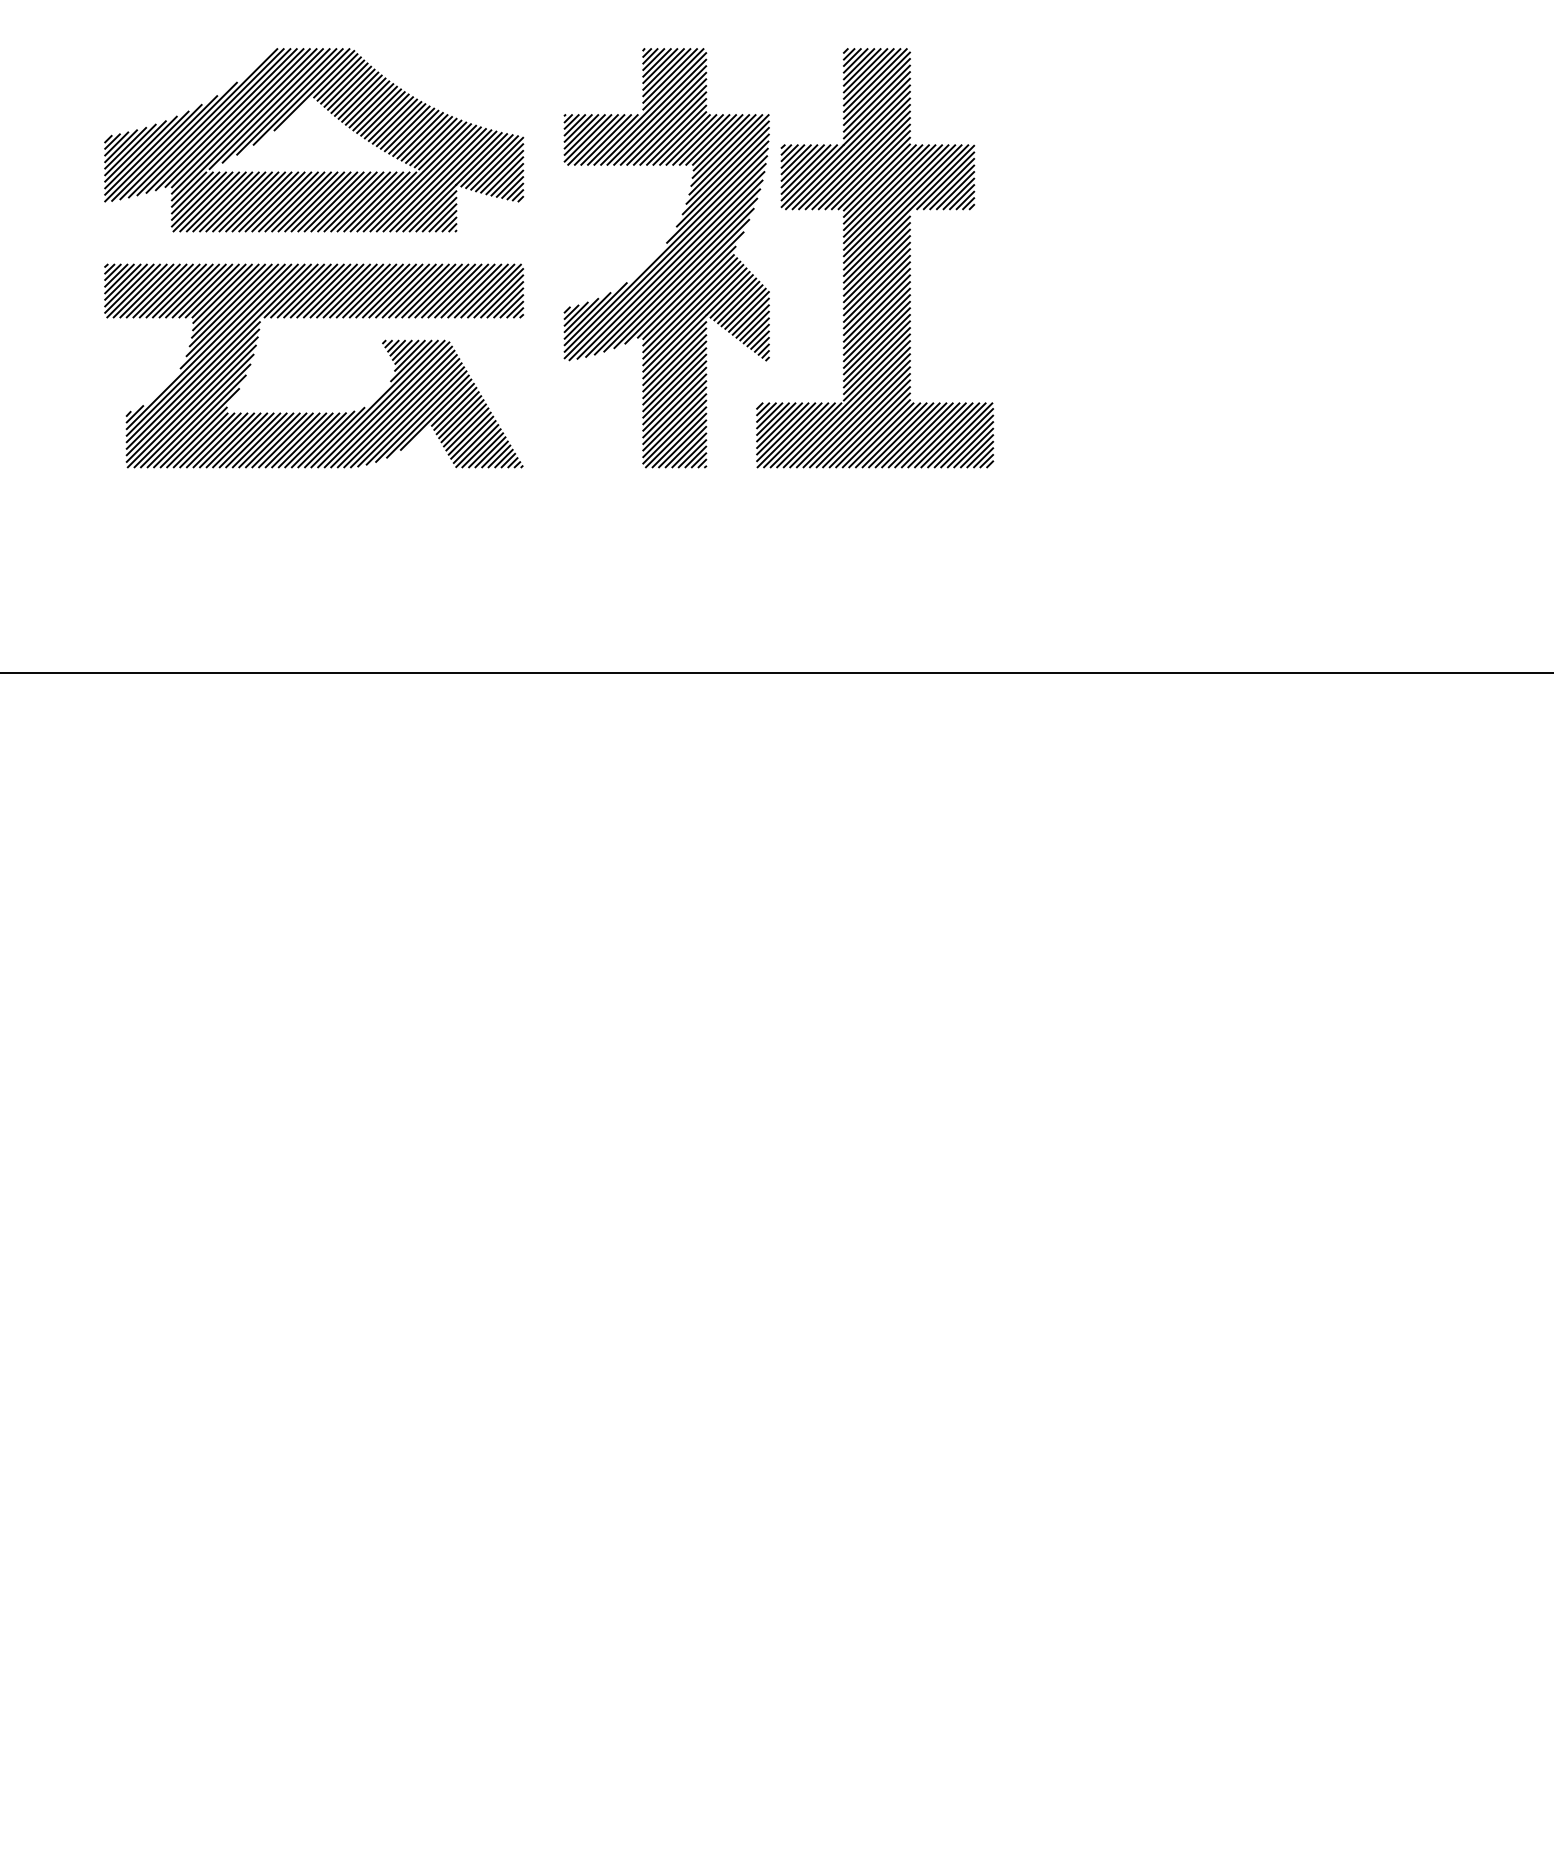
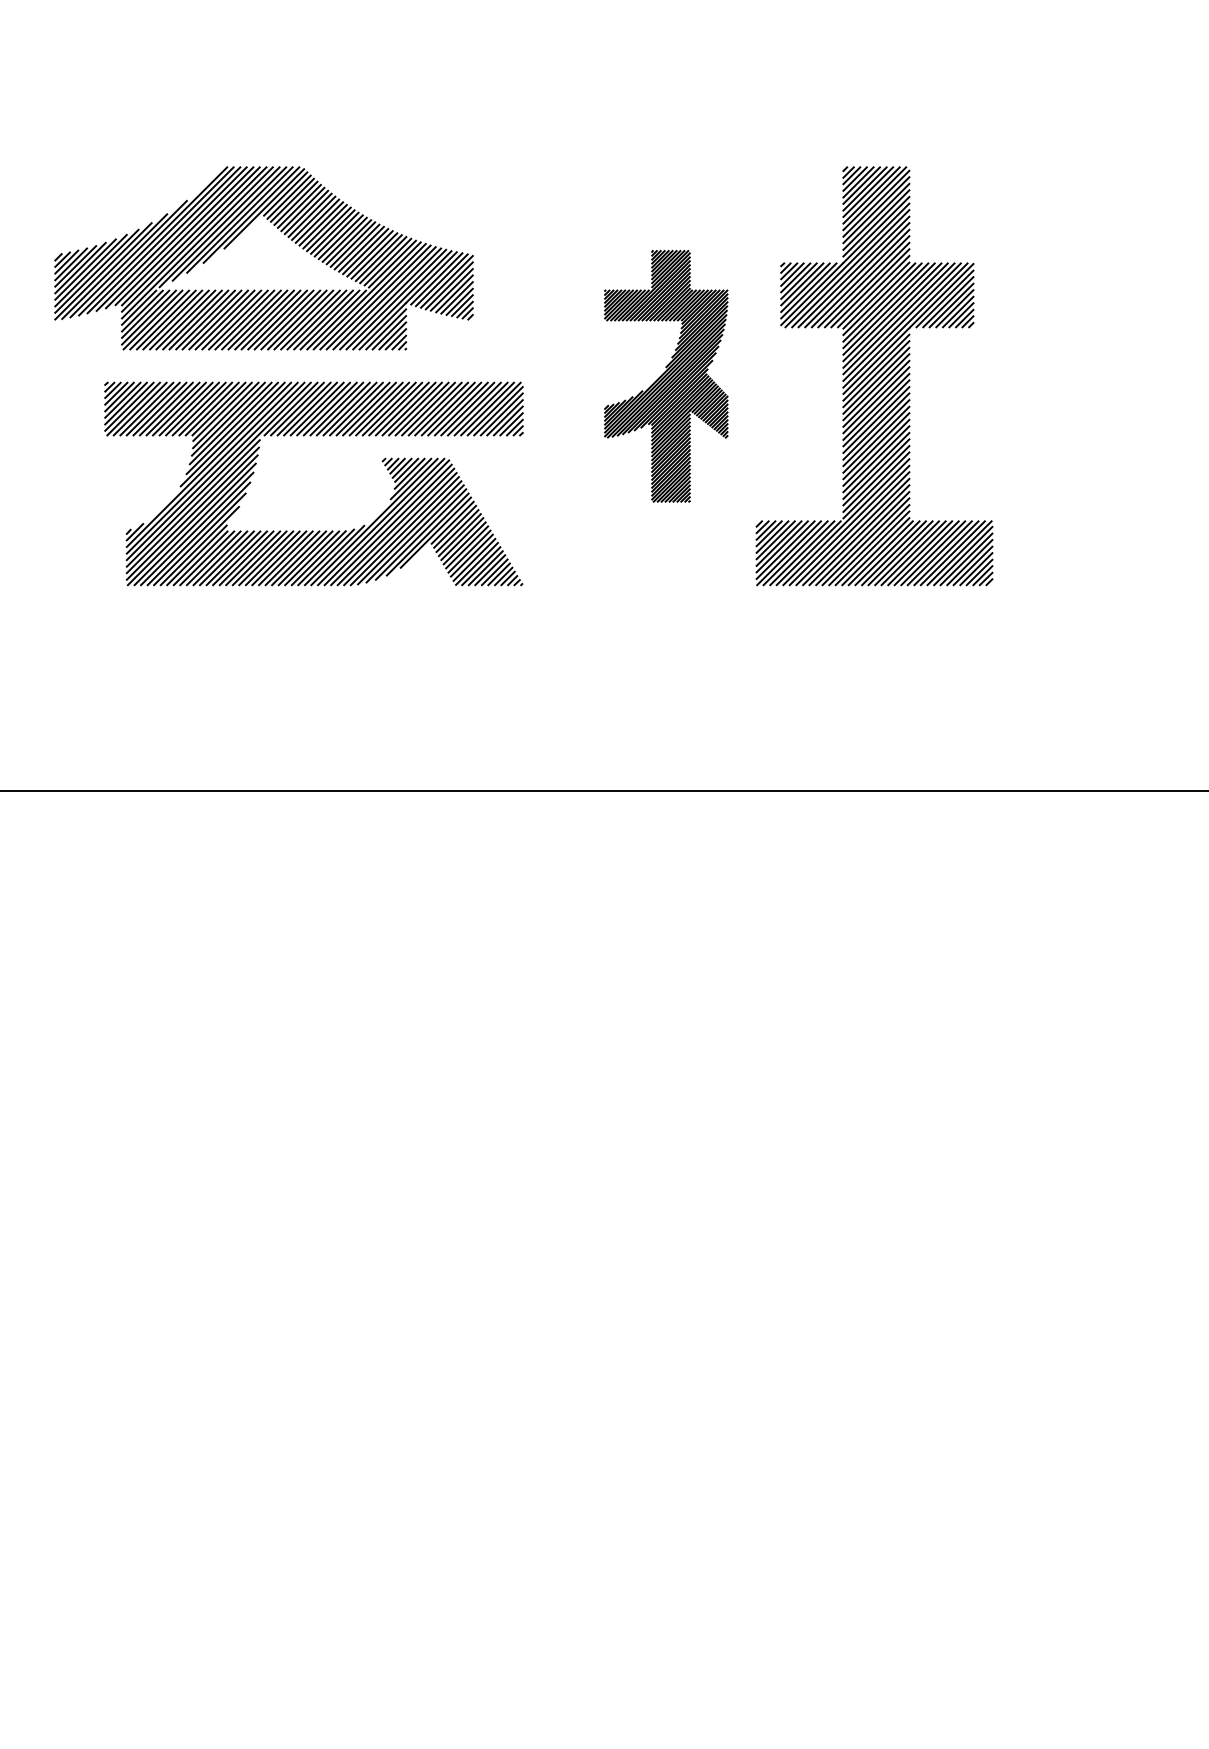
part: (337, 119) -> (287, 237), moved
part: (666, 258) -> (666, 376), size x0.6

